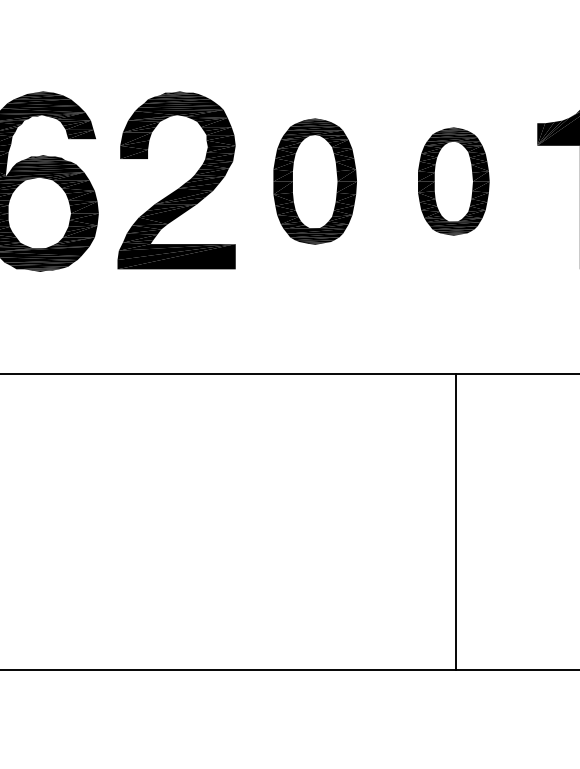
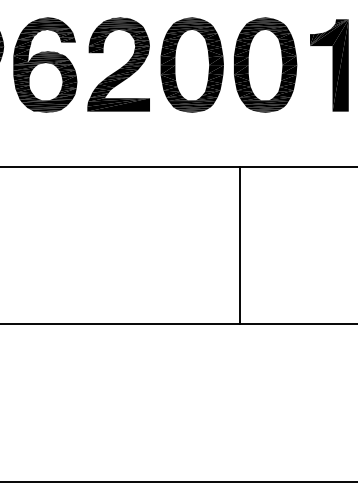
part: (313, 180) -> (191, 64), size x1.43
part: (453, 180) -> (265, 64), size x1.67
line: (455, 521) -> (239, 245), moved

